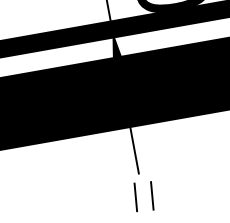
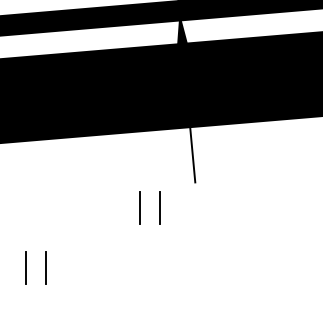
part: (136, 196) -> (140, 207), moved

